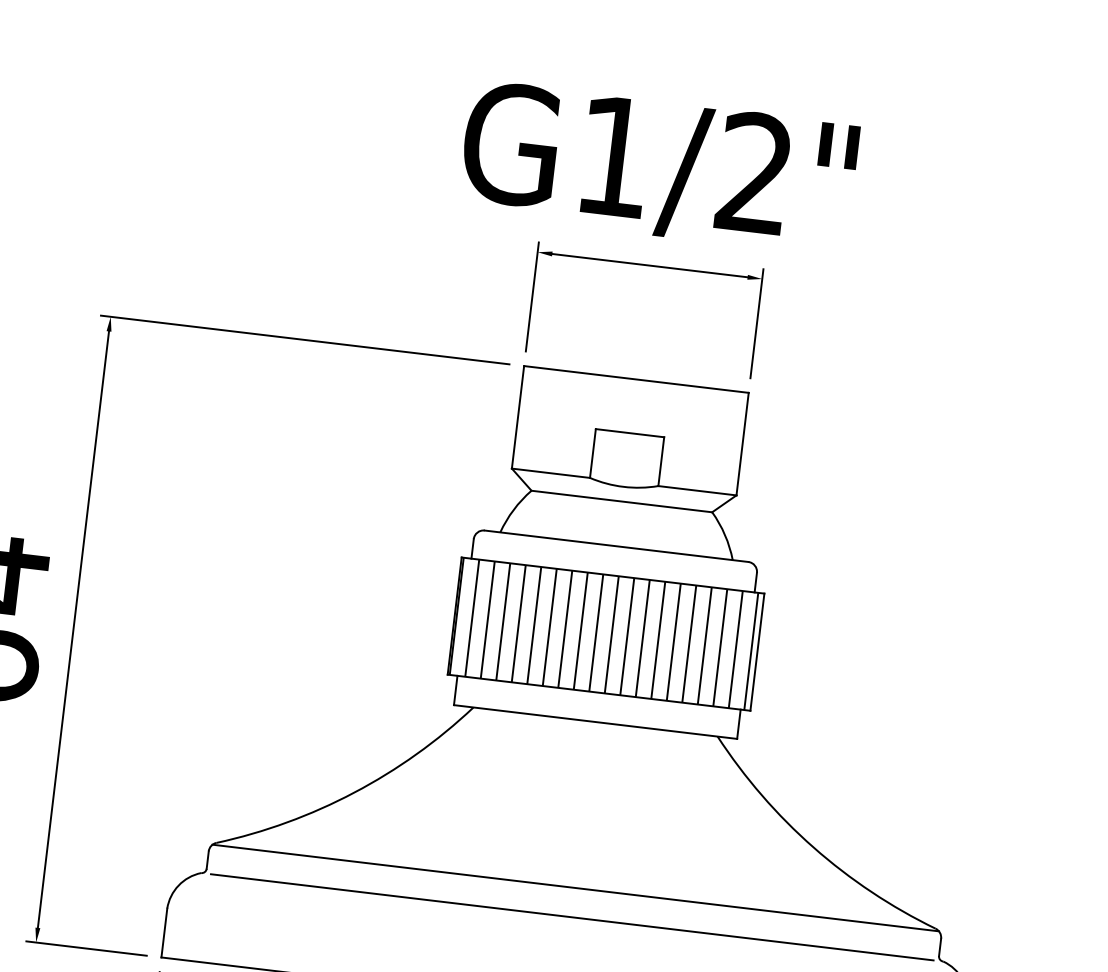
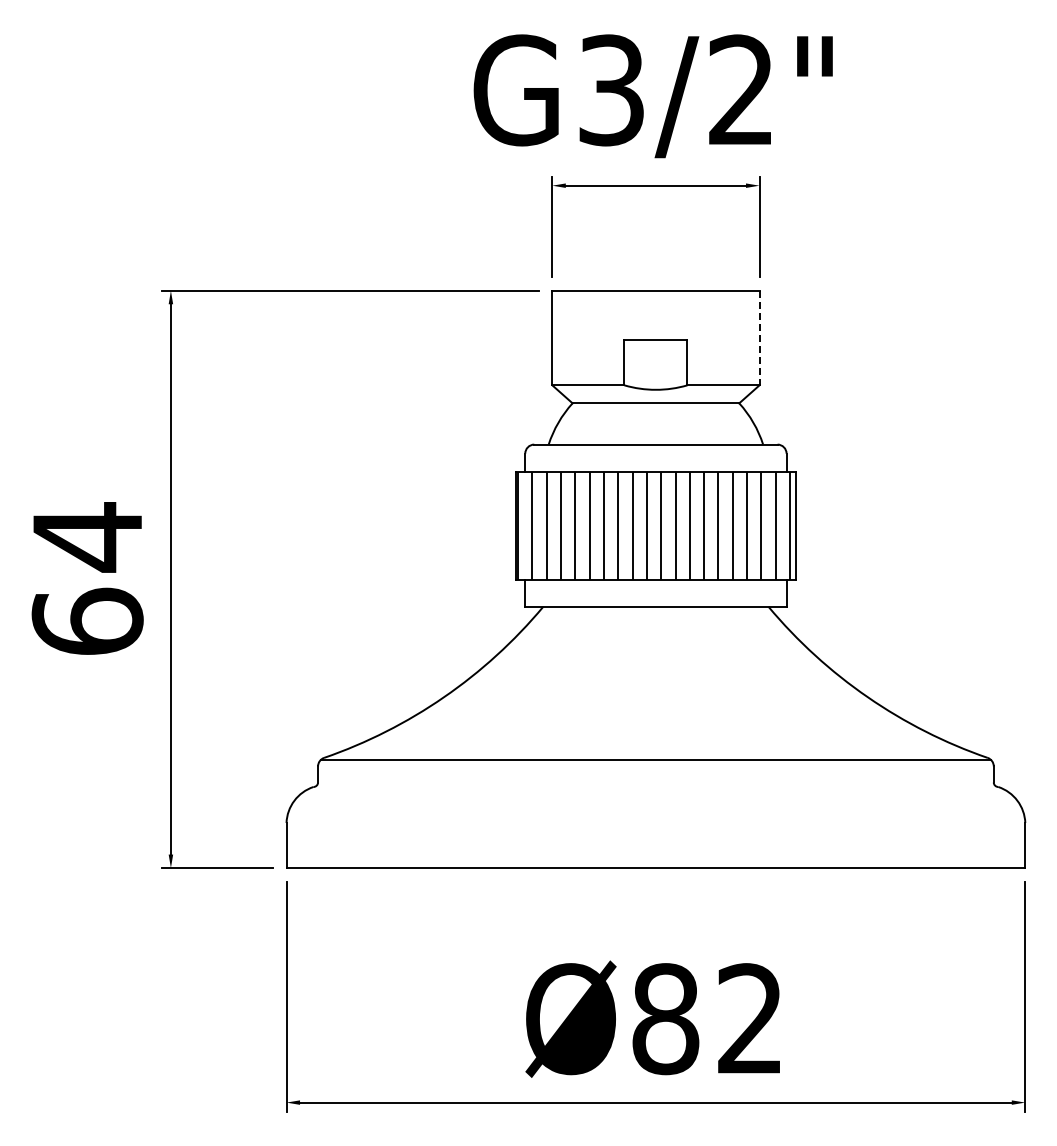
text: (614, 156) -> (611, 90), G1/2" -> G3/2"
line: (742, 444) -> (759, 338), solid -> dashed
line: (571, 916) -> (655, 786), removed

